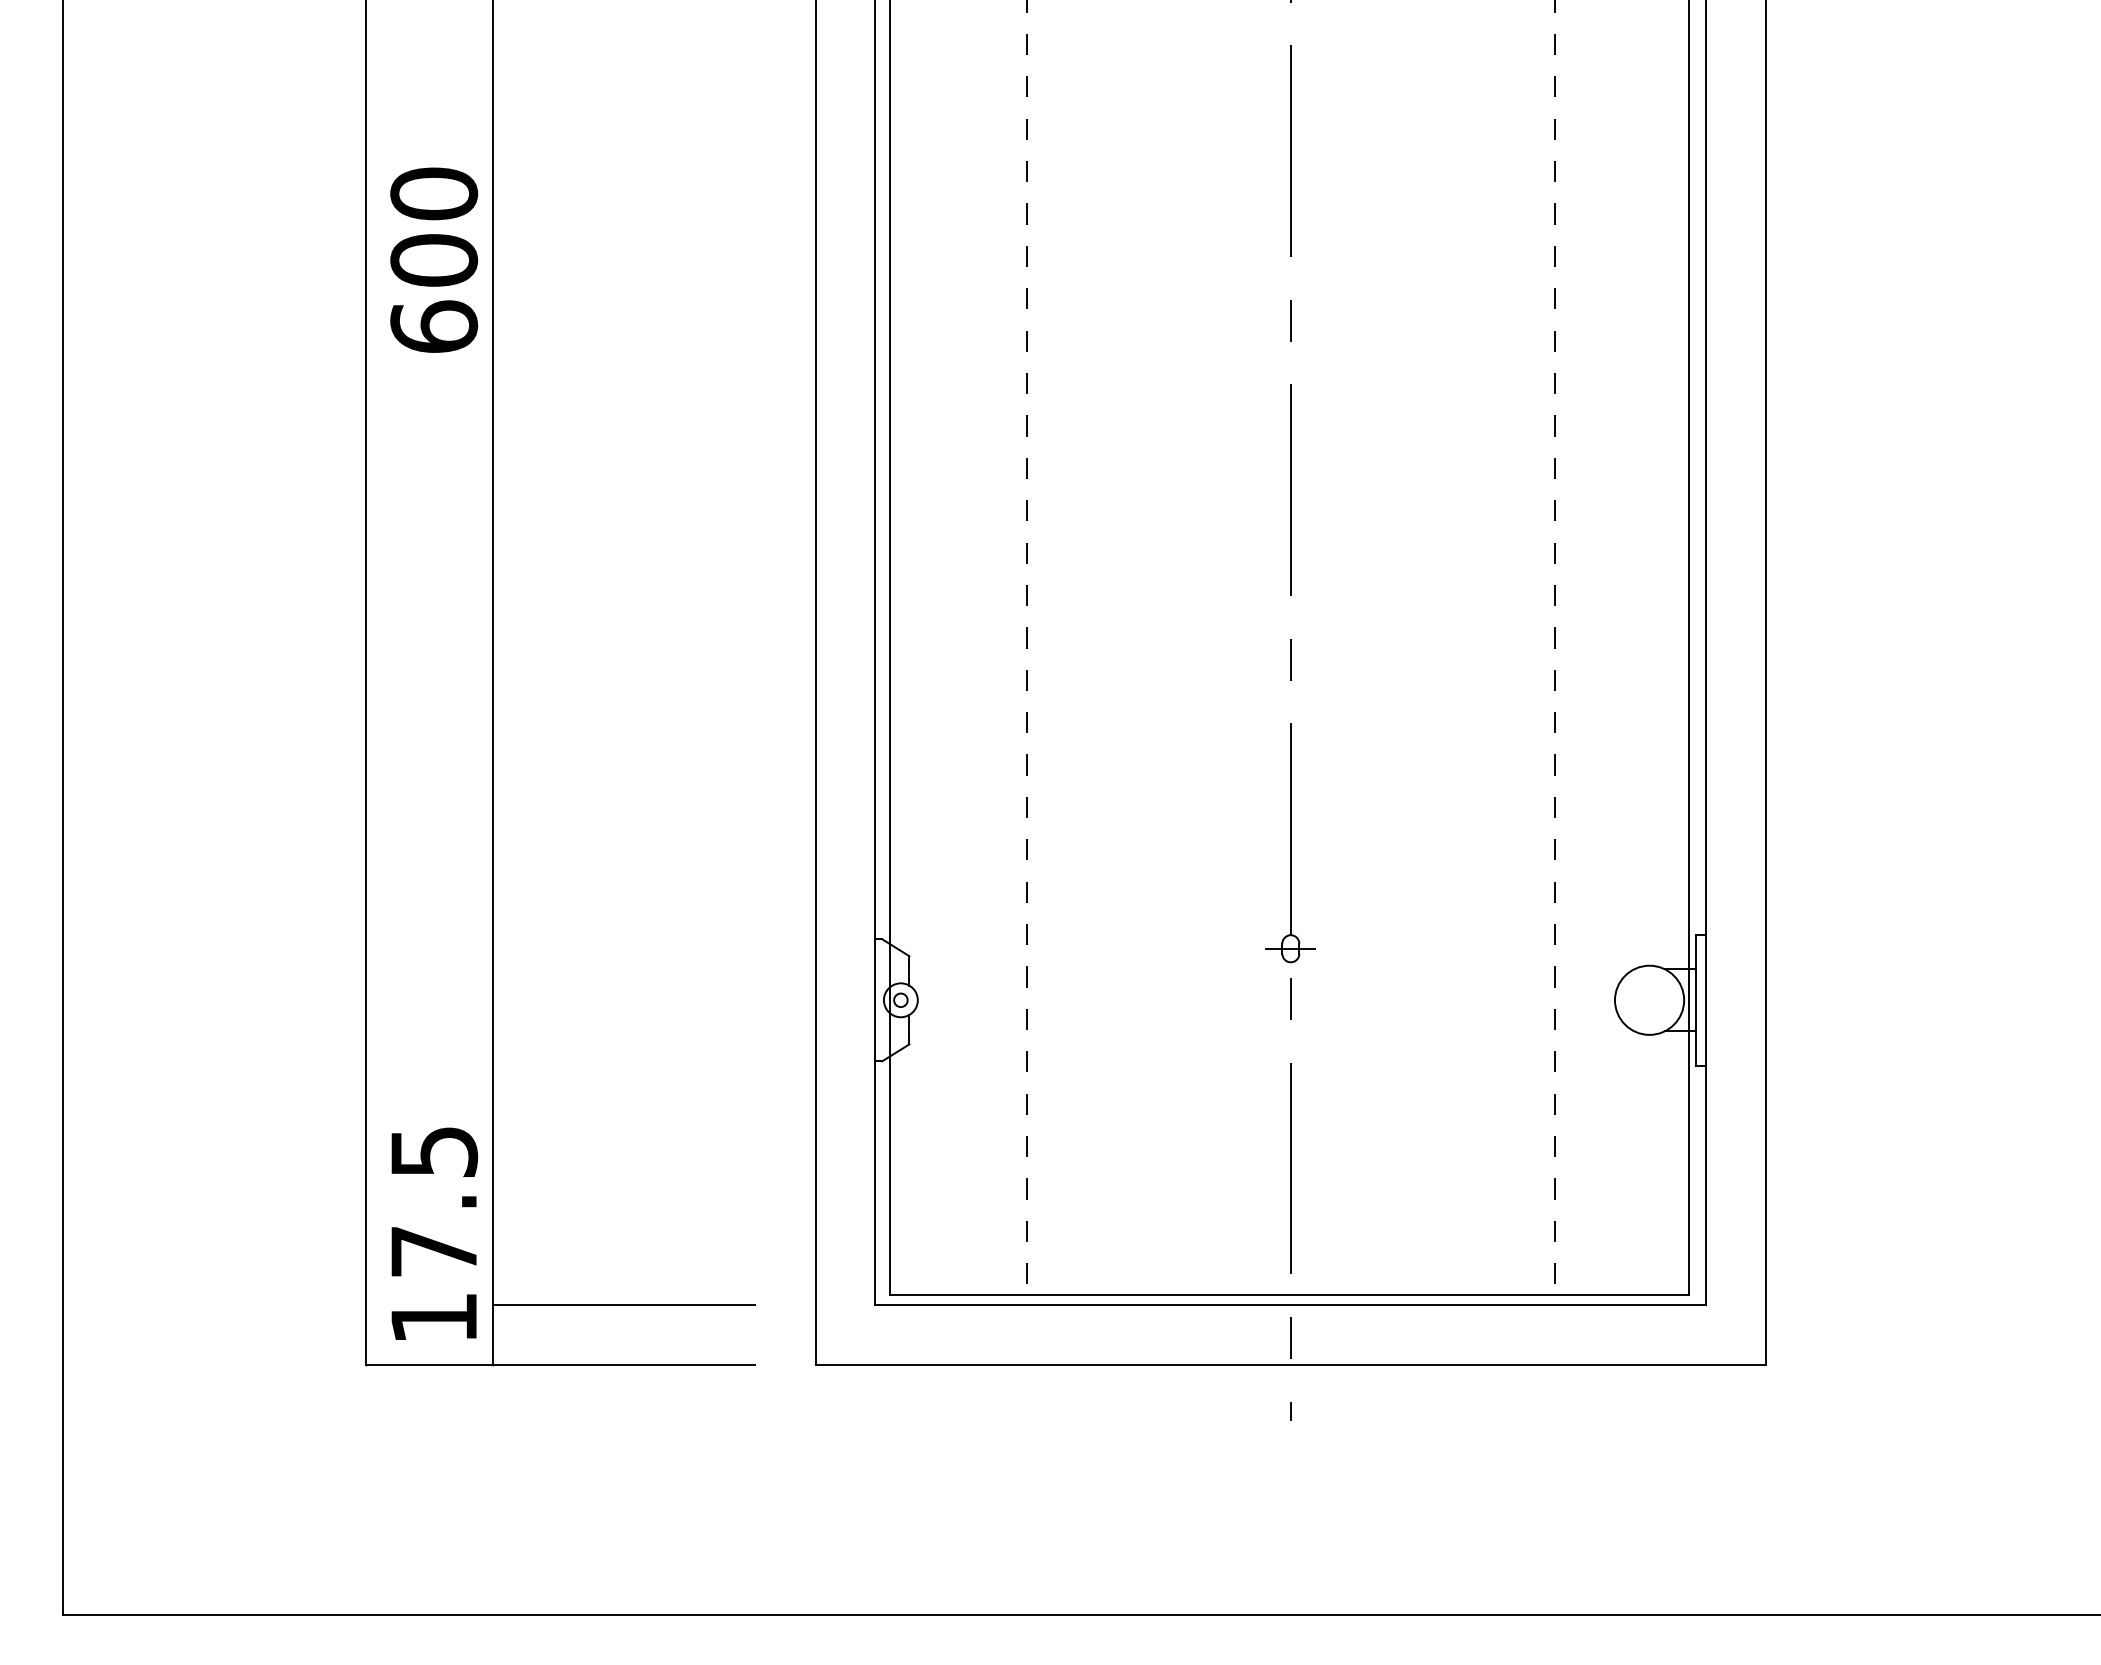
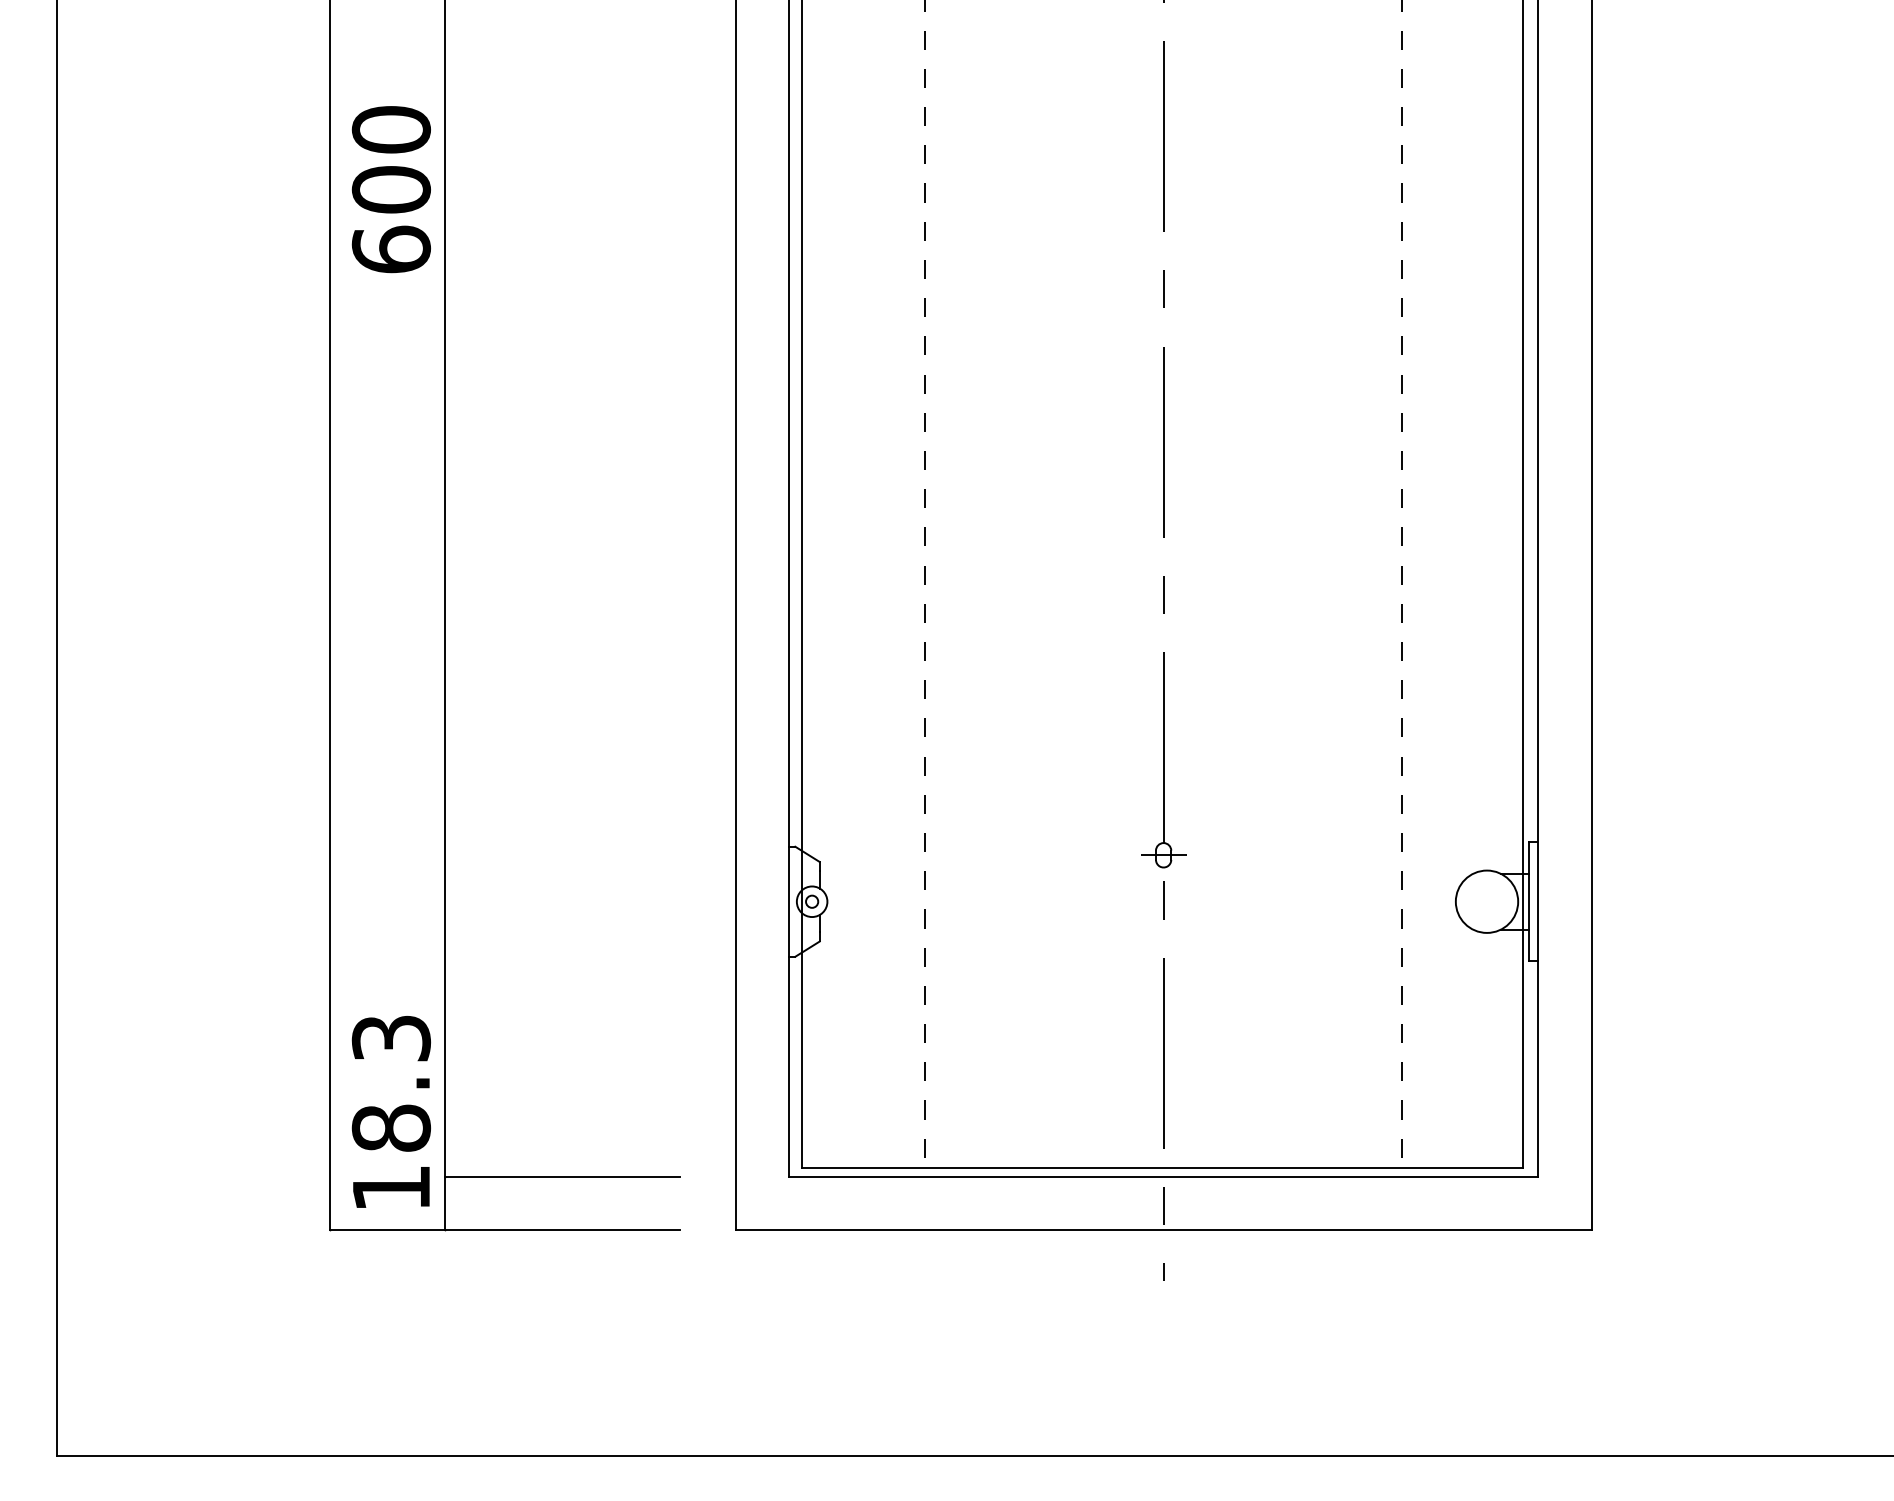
text: (434, 259) -> (391, 188), moved
text: (434, 1202) -> (391, 1084), 17.5 -> 18.3

